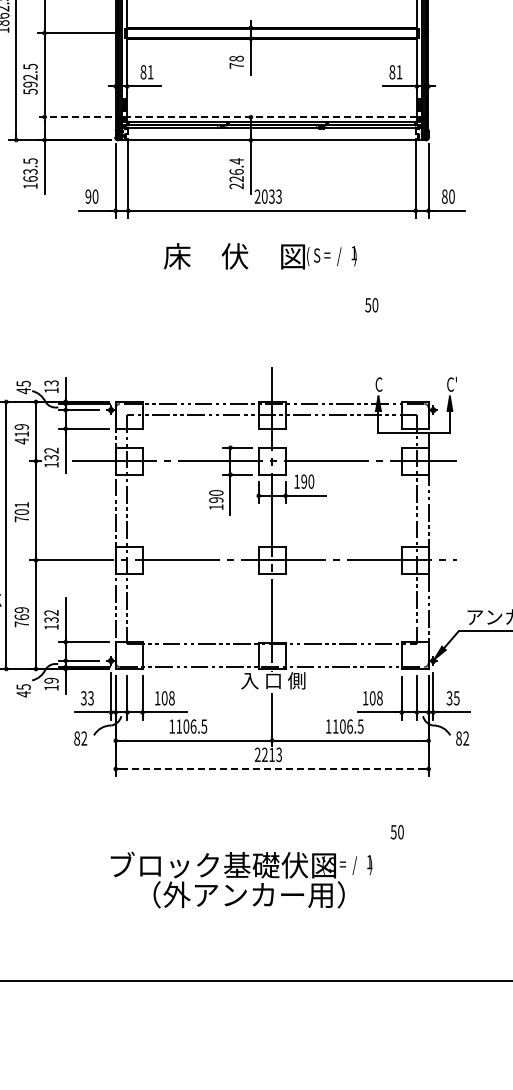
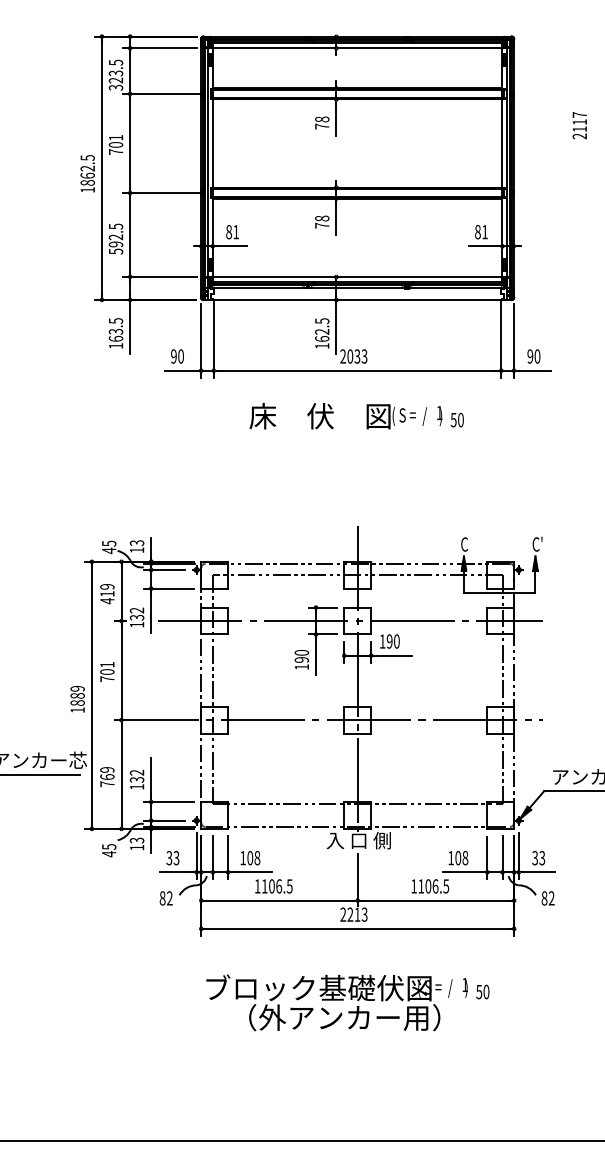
line: (74, 116) -> (160, 276), dashed -> solid
line: (271, 116) -> (357, 276), dashed -> solid
text: (236, 173) -> (322, 333), 226.4 -> 162.5
text: (444, 196) -> (530, 356), 80 -> 90
text: (370, 304) -> (456, 419), moved
text: (51, 680) -> (137, 840), 19 -> 13
text: (456, 697) -> (542, 857), 35 -> 33
line: (271, 768) -> (357, 928), dashed -> solid
text: (240, 879) -> (336, 1002), moved

